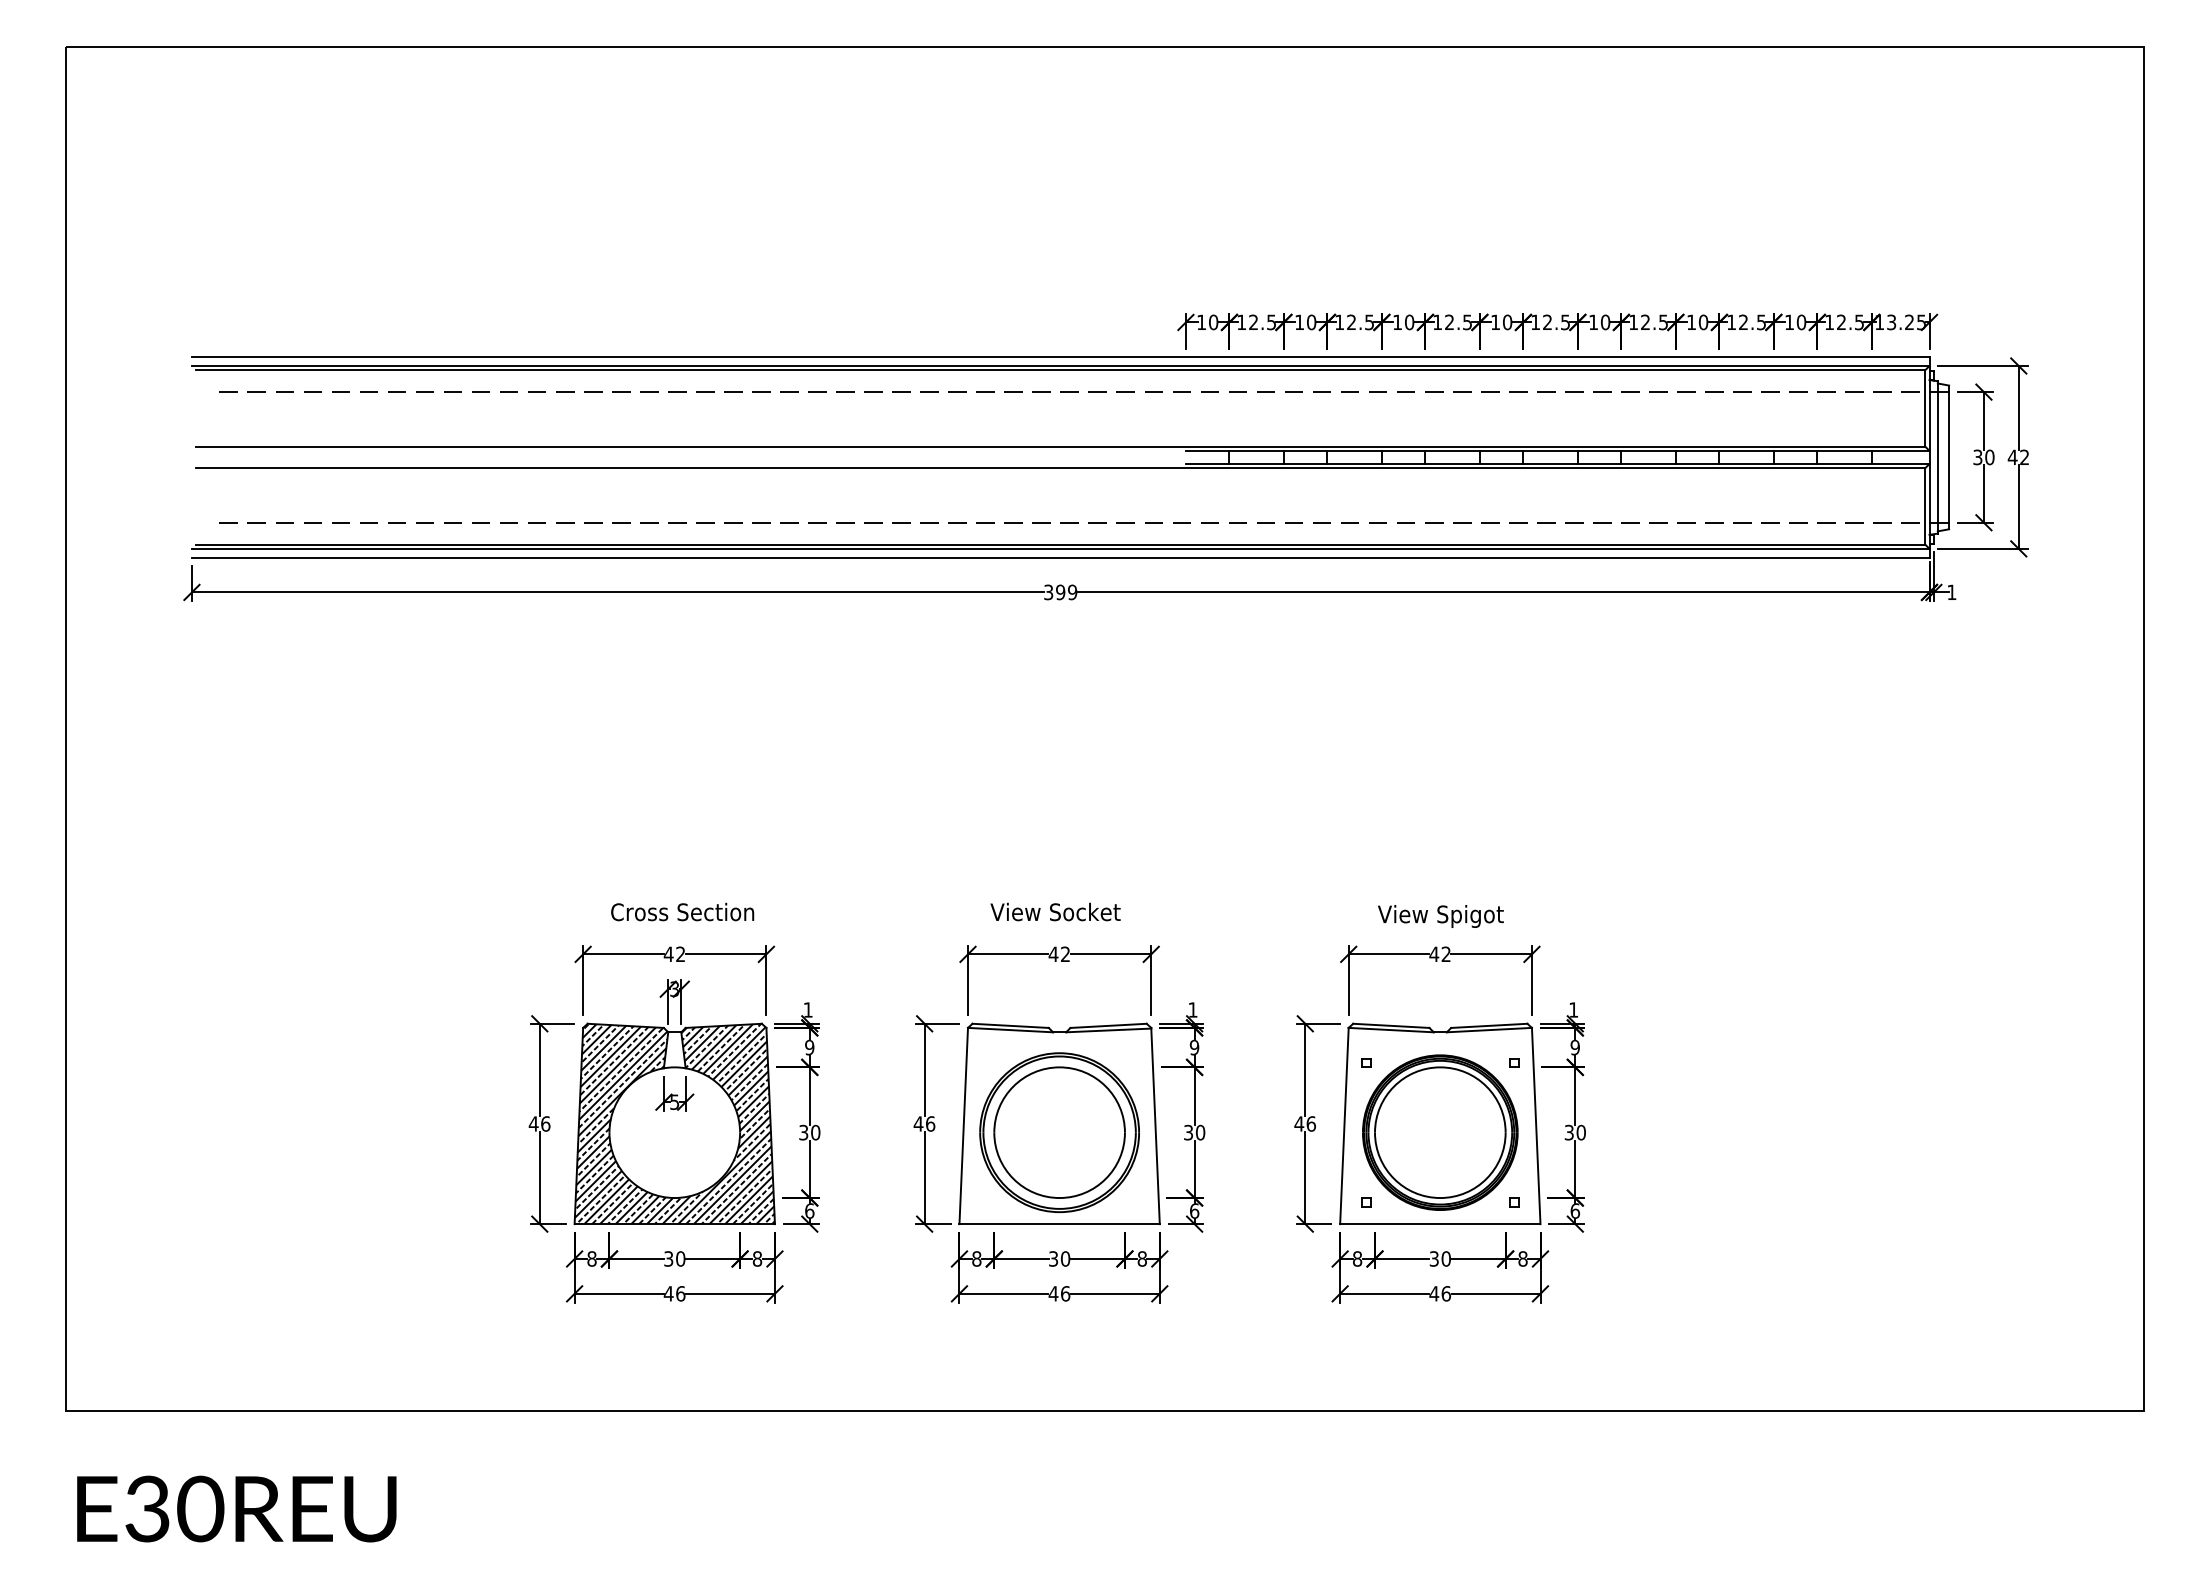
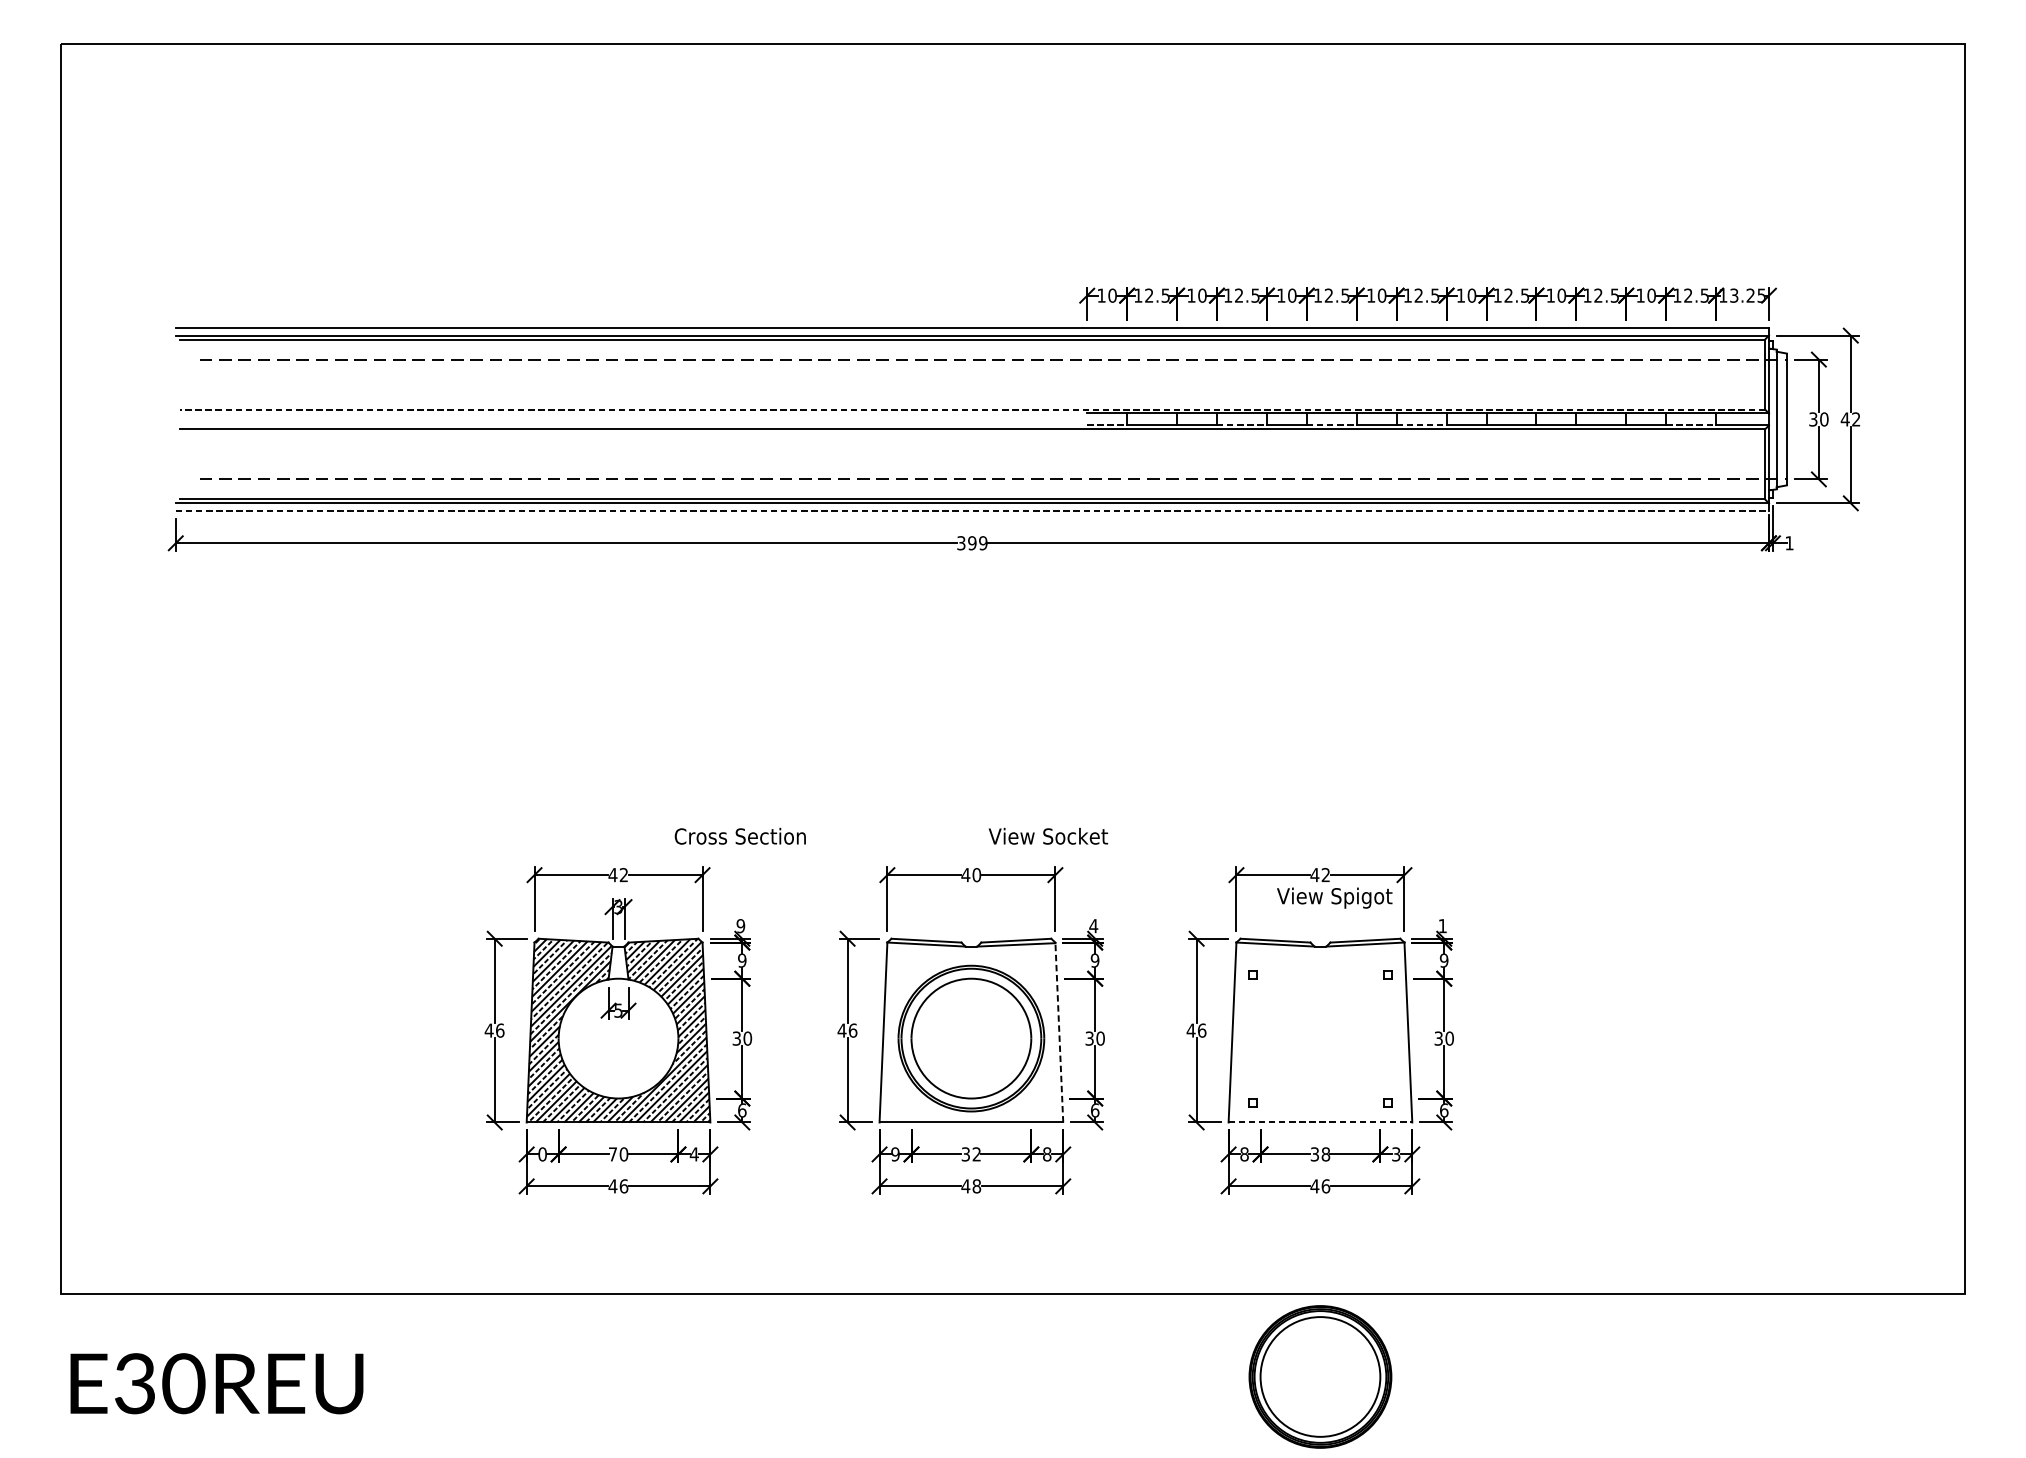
line: (1060, 446) -> (972, 409), solid -> dashed
line: (1207, 463) -> (1106, 425), solid -> dashed
line: (1355, 463) -> (1242, 425), solid -> dashed
line: (1453, 463) -> (1332, 425), solid -> dashed
line: (1551, 463) -> (1422, 425), solid -> dashed
line: (1845, 463) -> (1691, 425), solid -> dashed
line: (1060, 557) -> (972, 511), solid -> dashed
text: (682, 911) -> (740, 835), moved
text: (1055, 911) -> (1048, 835), moved
text: (1440, 916) -> (1334, 898), moved
text: (1065, 954) -> (976, 875), 42 -> 40
text: (807, 1009) -> (740, 925), 1 -> 9
text: (1192, 1009) -> (1093, 925), 1 -> 4
line: (1155, 1125) -> (1059, 1032), solid -> dashed
part: (1440, 1132) -> (1320, 1376), moved
line: (1440, 1224) -> (1320, 1122), solid -> dashed
text: (591, 1258) -> (542, 1153), 8 -> 0
text: (668, 1258) -> (612, 1153), 30 -> 70
text: (757, 1258) -> (694, 1153), 8 -> 4
text: (976, 1258) -> (895, 1153), 8 -> 9
text: (1065, 1258) -> (976, 1153), 30 -> 32
text: (1445, 1258) -> (1325, 1153), 30 -> 38
text: (1522, 1258) -> (1395, 1153), 8 -> 3
text: (1065, 1293) -> (976, 1186), 46 -> 48

